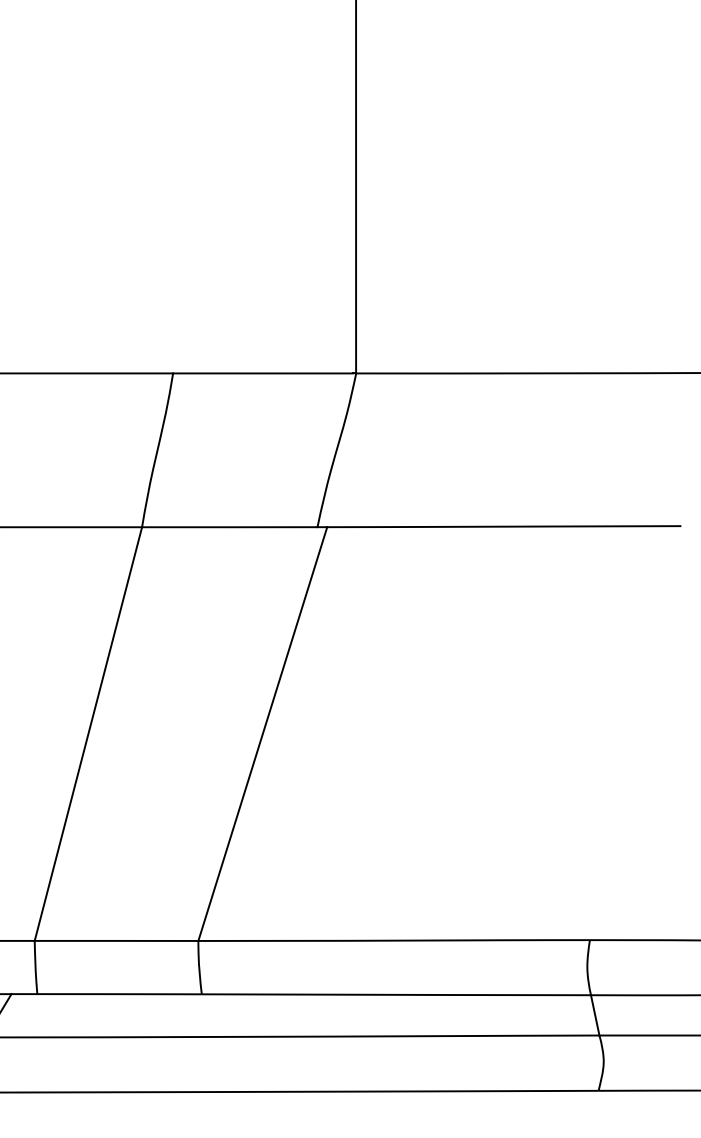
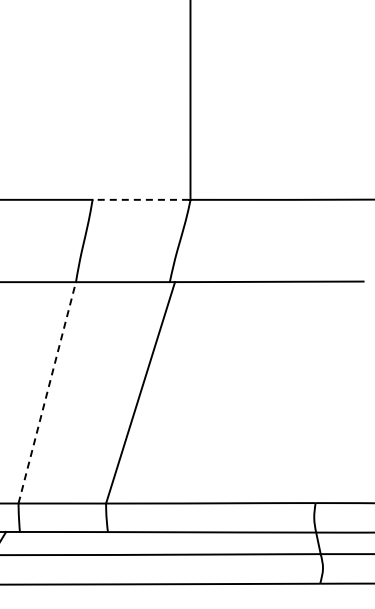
line: (262, 372) -> (140, 199), solid -> dashed
line: (88, 733) -> (47, 392), solid -> dashed

